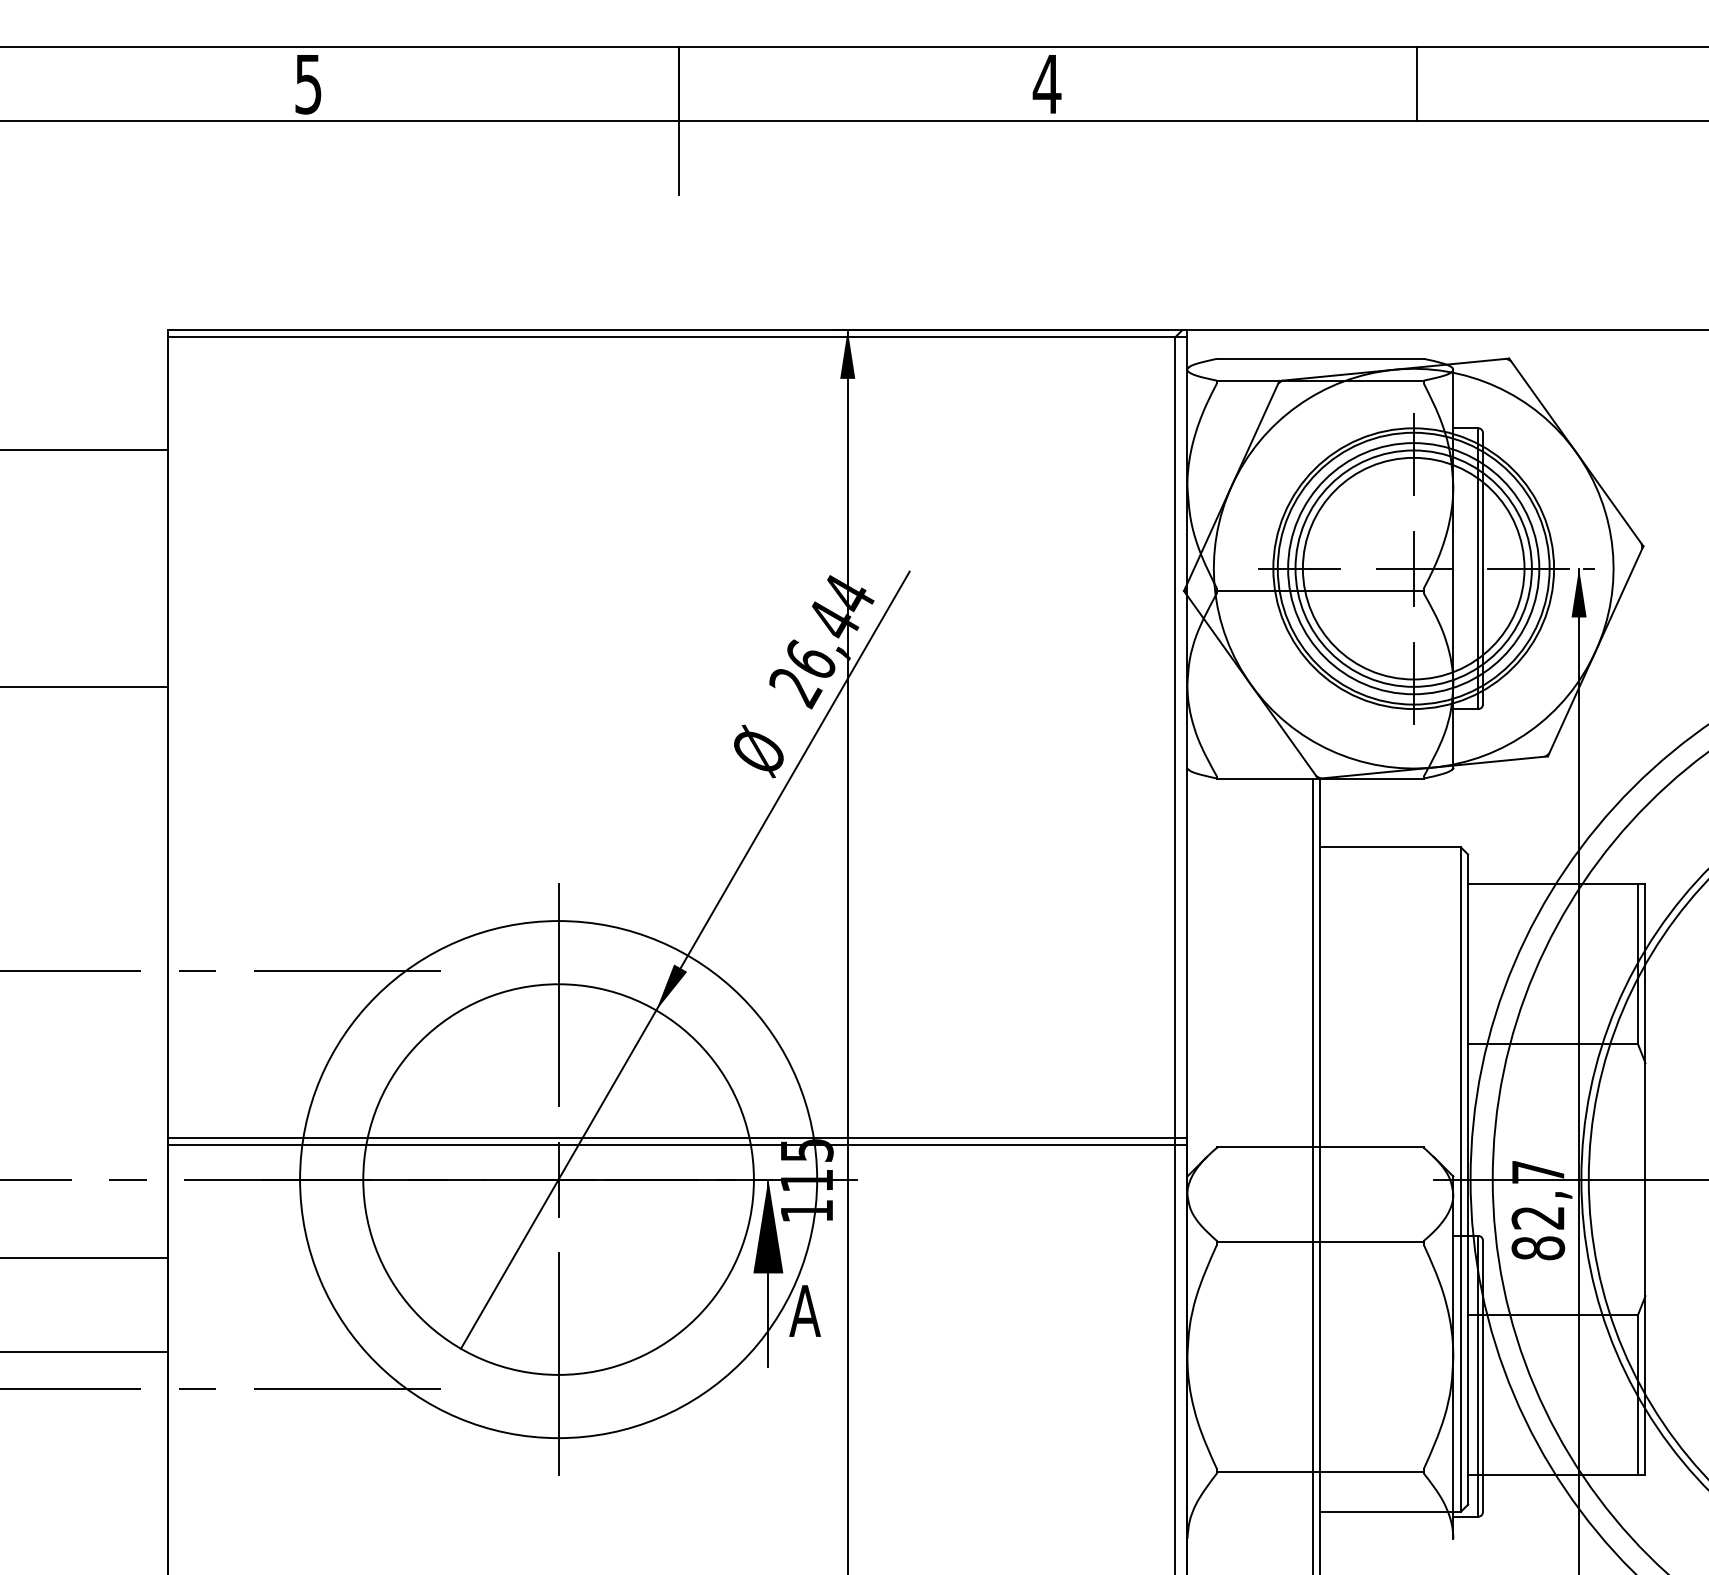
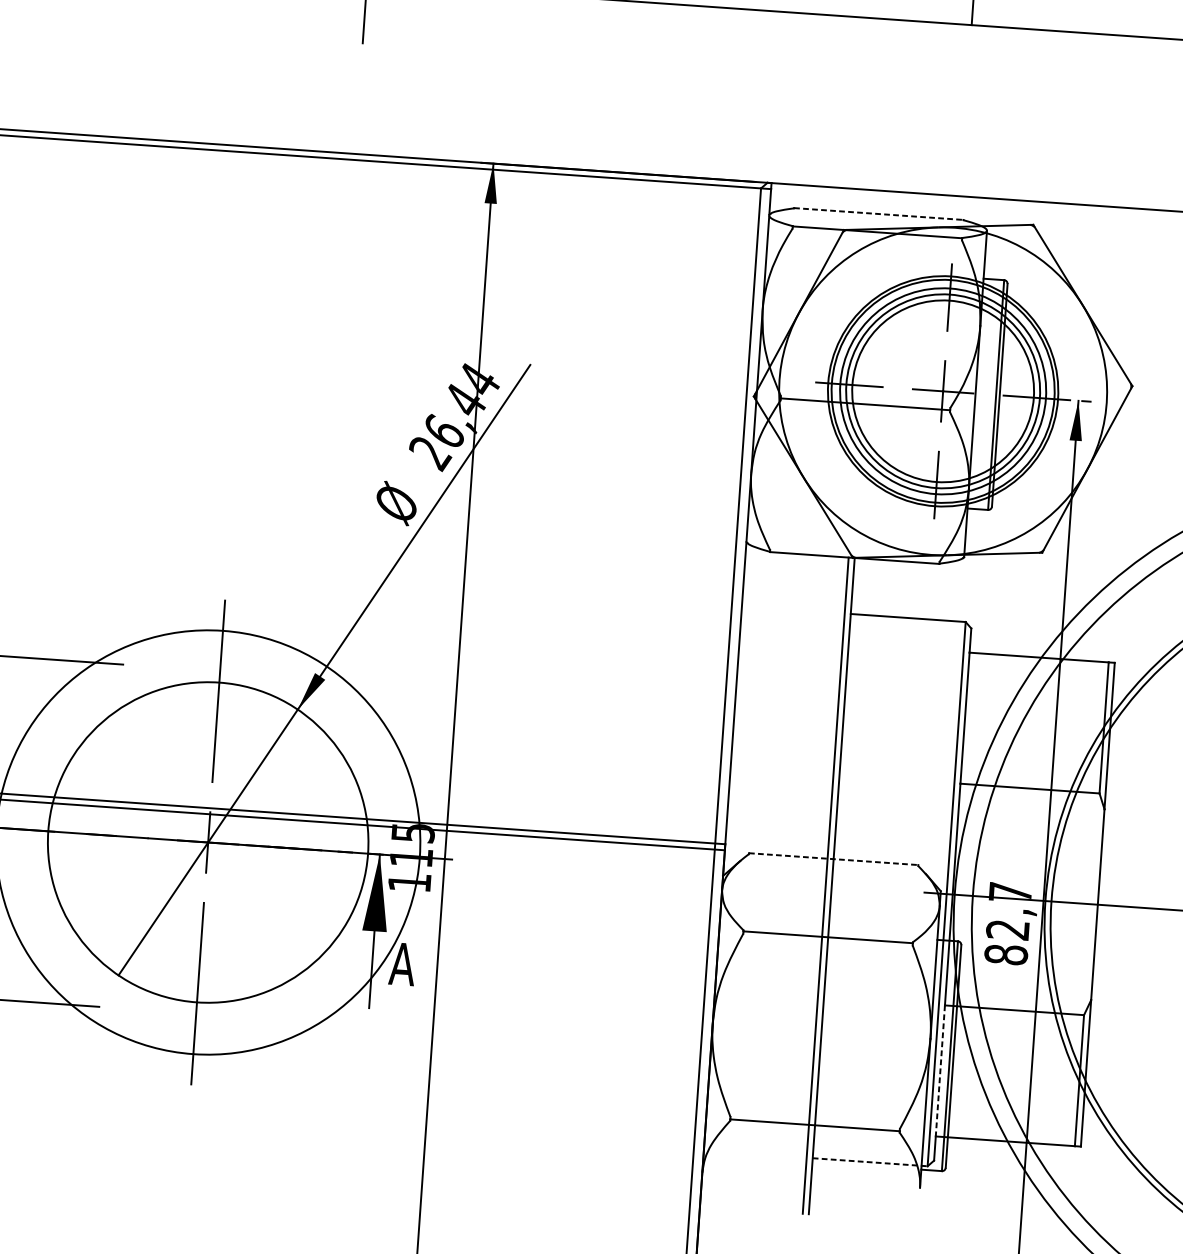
line: (1320, 358) -> (878, 213), solid -> dashed
line: (1320, 1146) -> (833, 859), solid -> dashed
line: (1468, 1395) -> (940, 1071), solid -> dashed
line: (1391, 1512) -> (870, 1162), solid -> dashed

